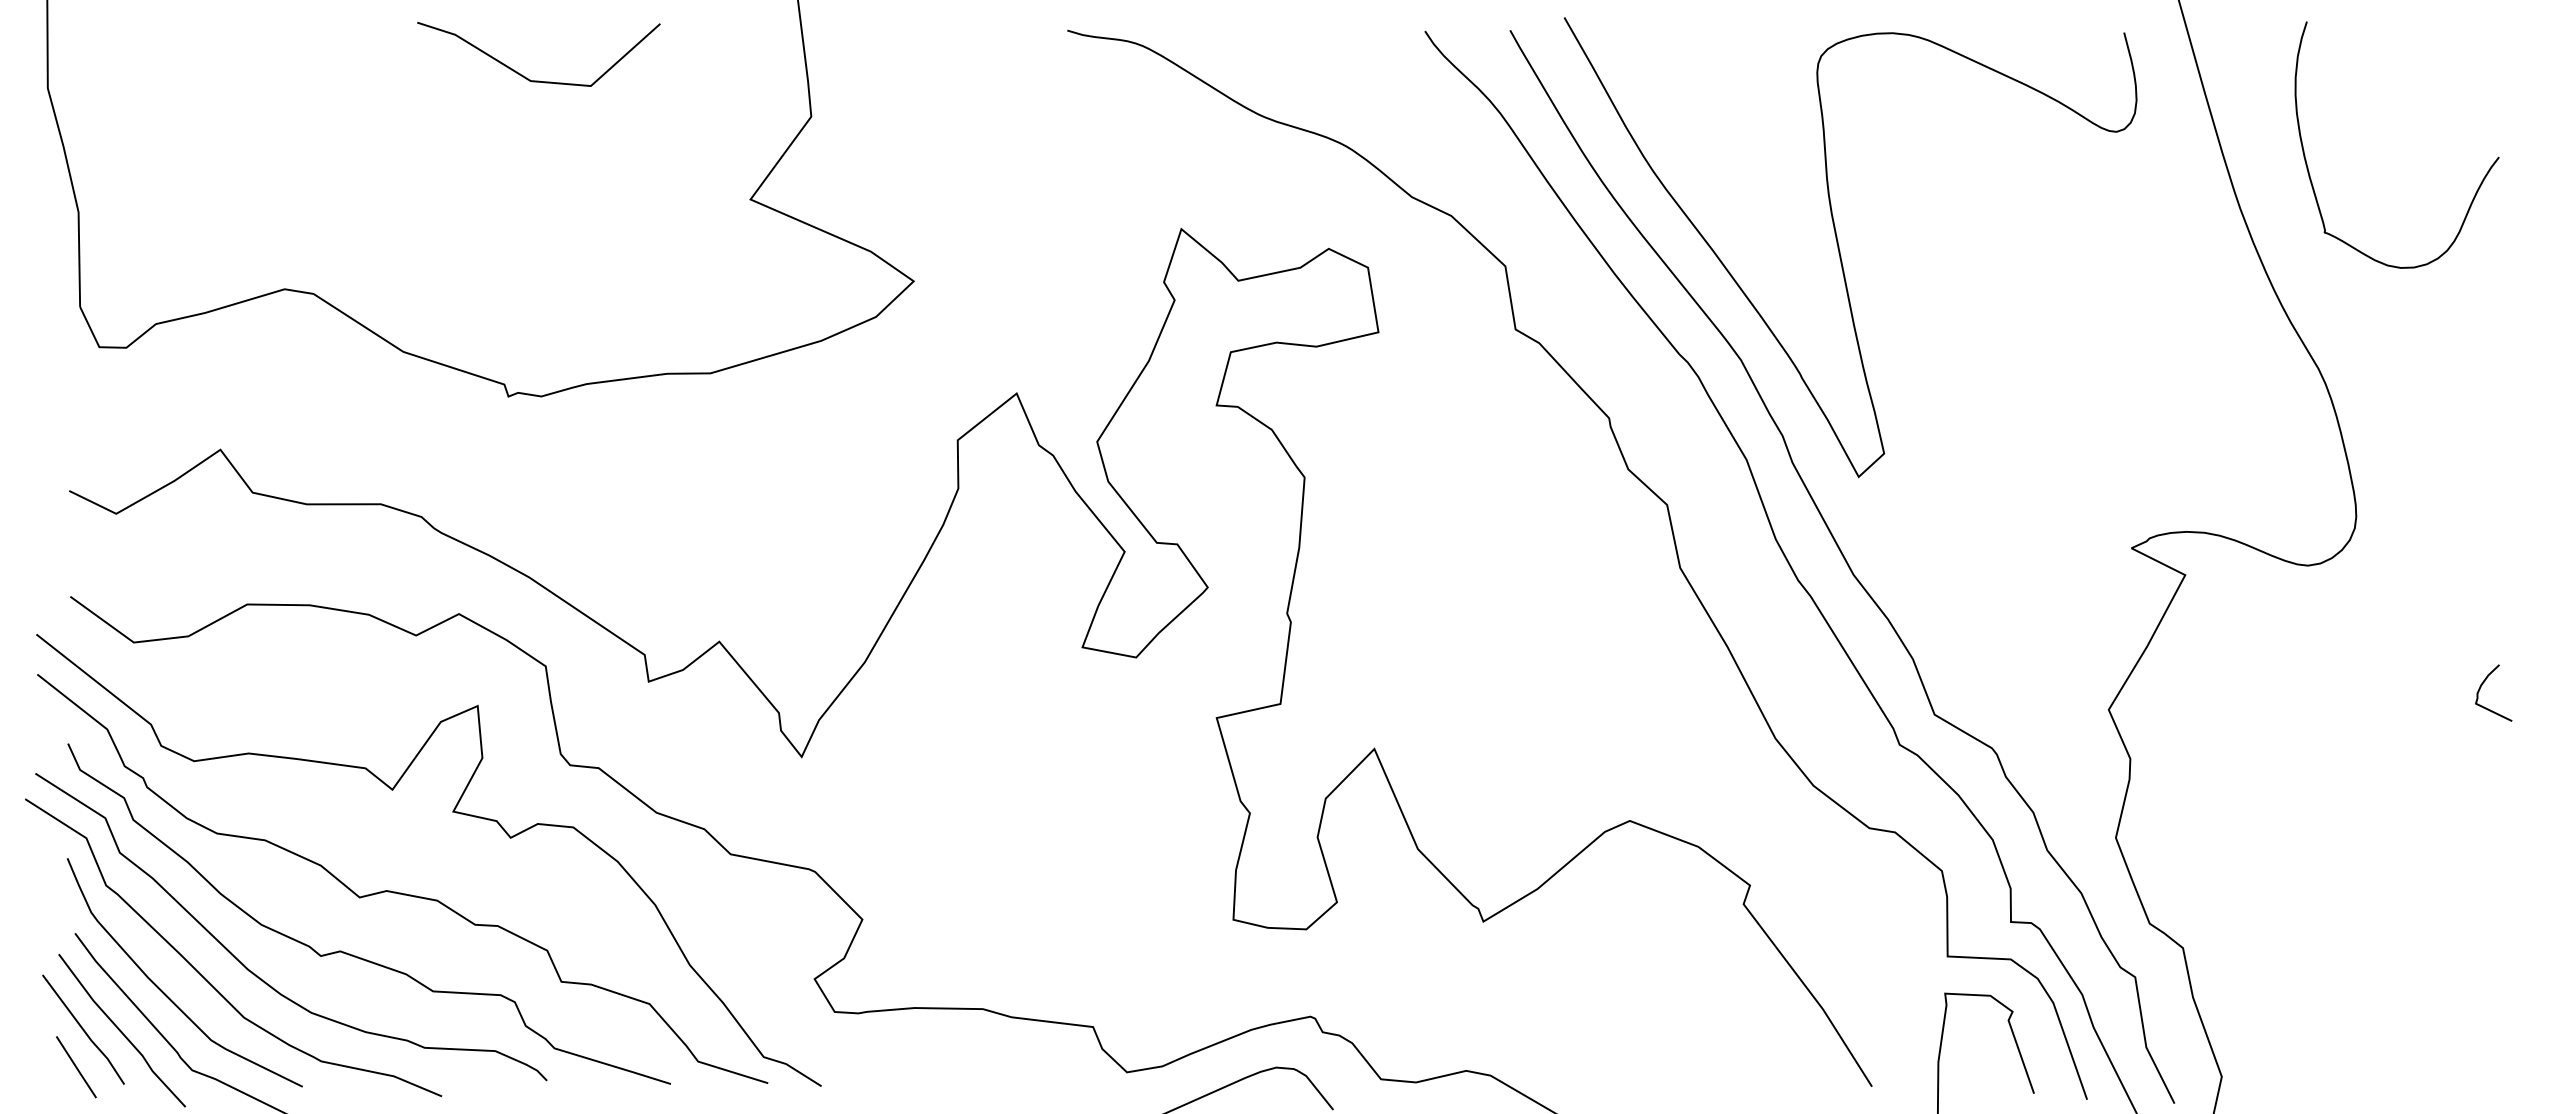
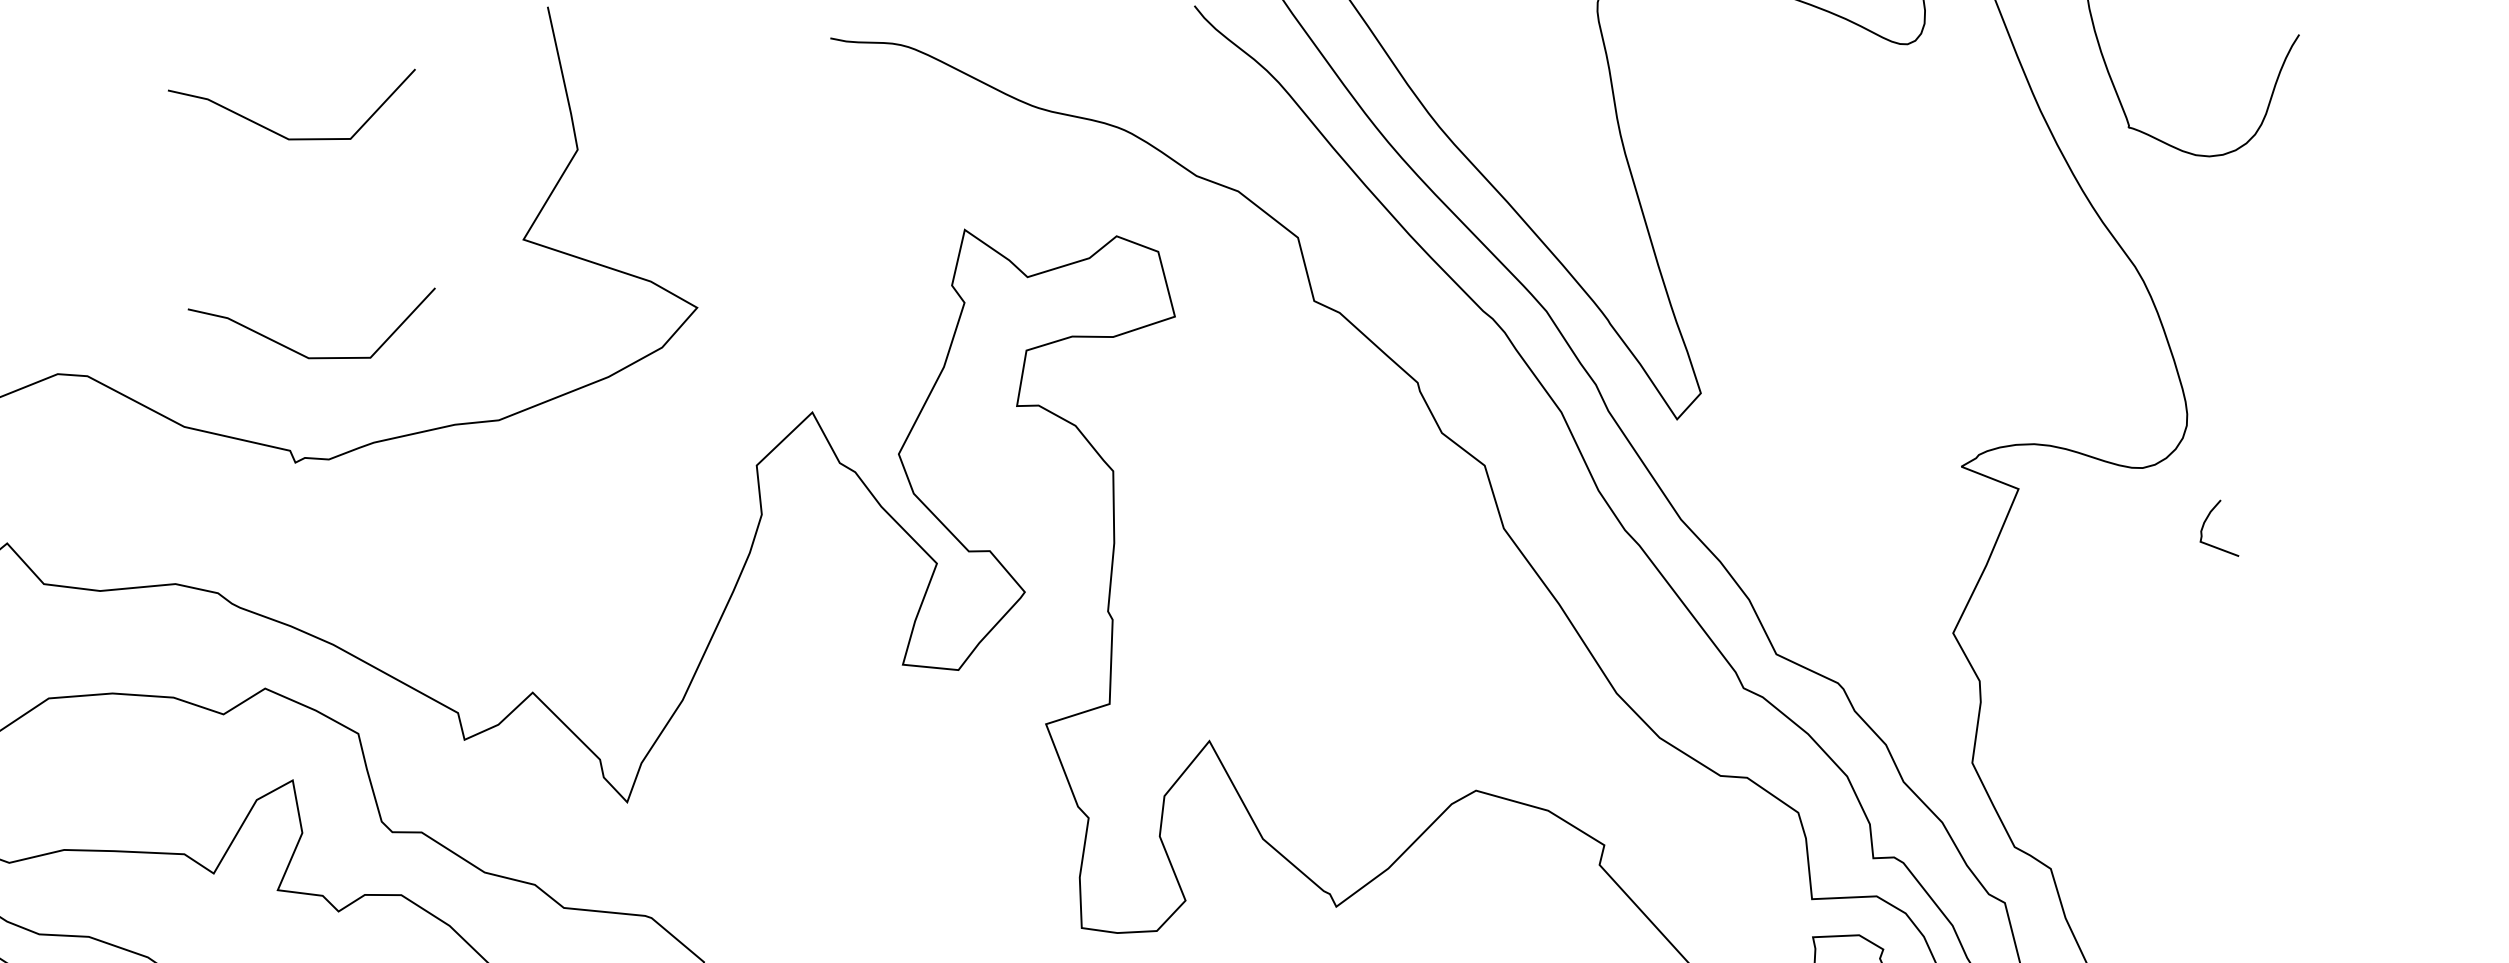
line: (522, 289) -> (299, 352), added
curve: (2481, 687) -> (2204, 524), moved

